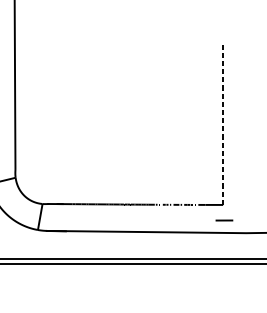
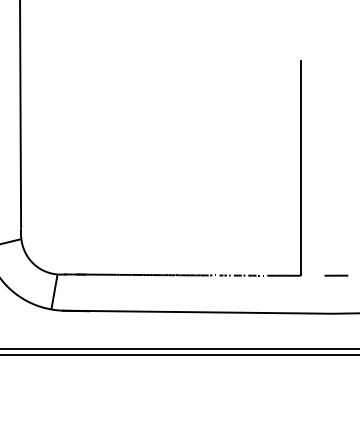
line: (223, 125) -> (300, 168), dashed -> solid
line: (224, 220) -> (336, 275), moved

